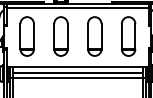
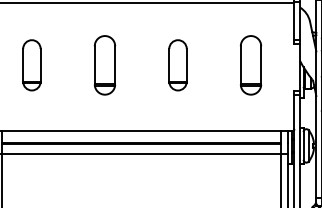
part: (26, 36) -> (30, 65), size x0.6
part: (60, 36) -> (103, 65), size x0.7
part: (94, 36) -> (177, 65), size x0.6
part: (128, 36) -> (250, 65), size x0.7

